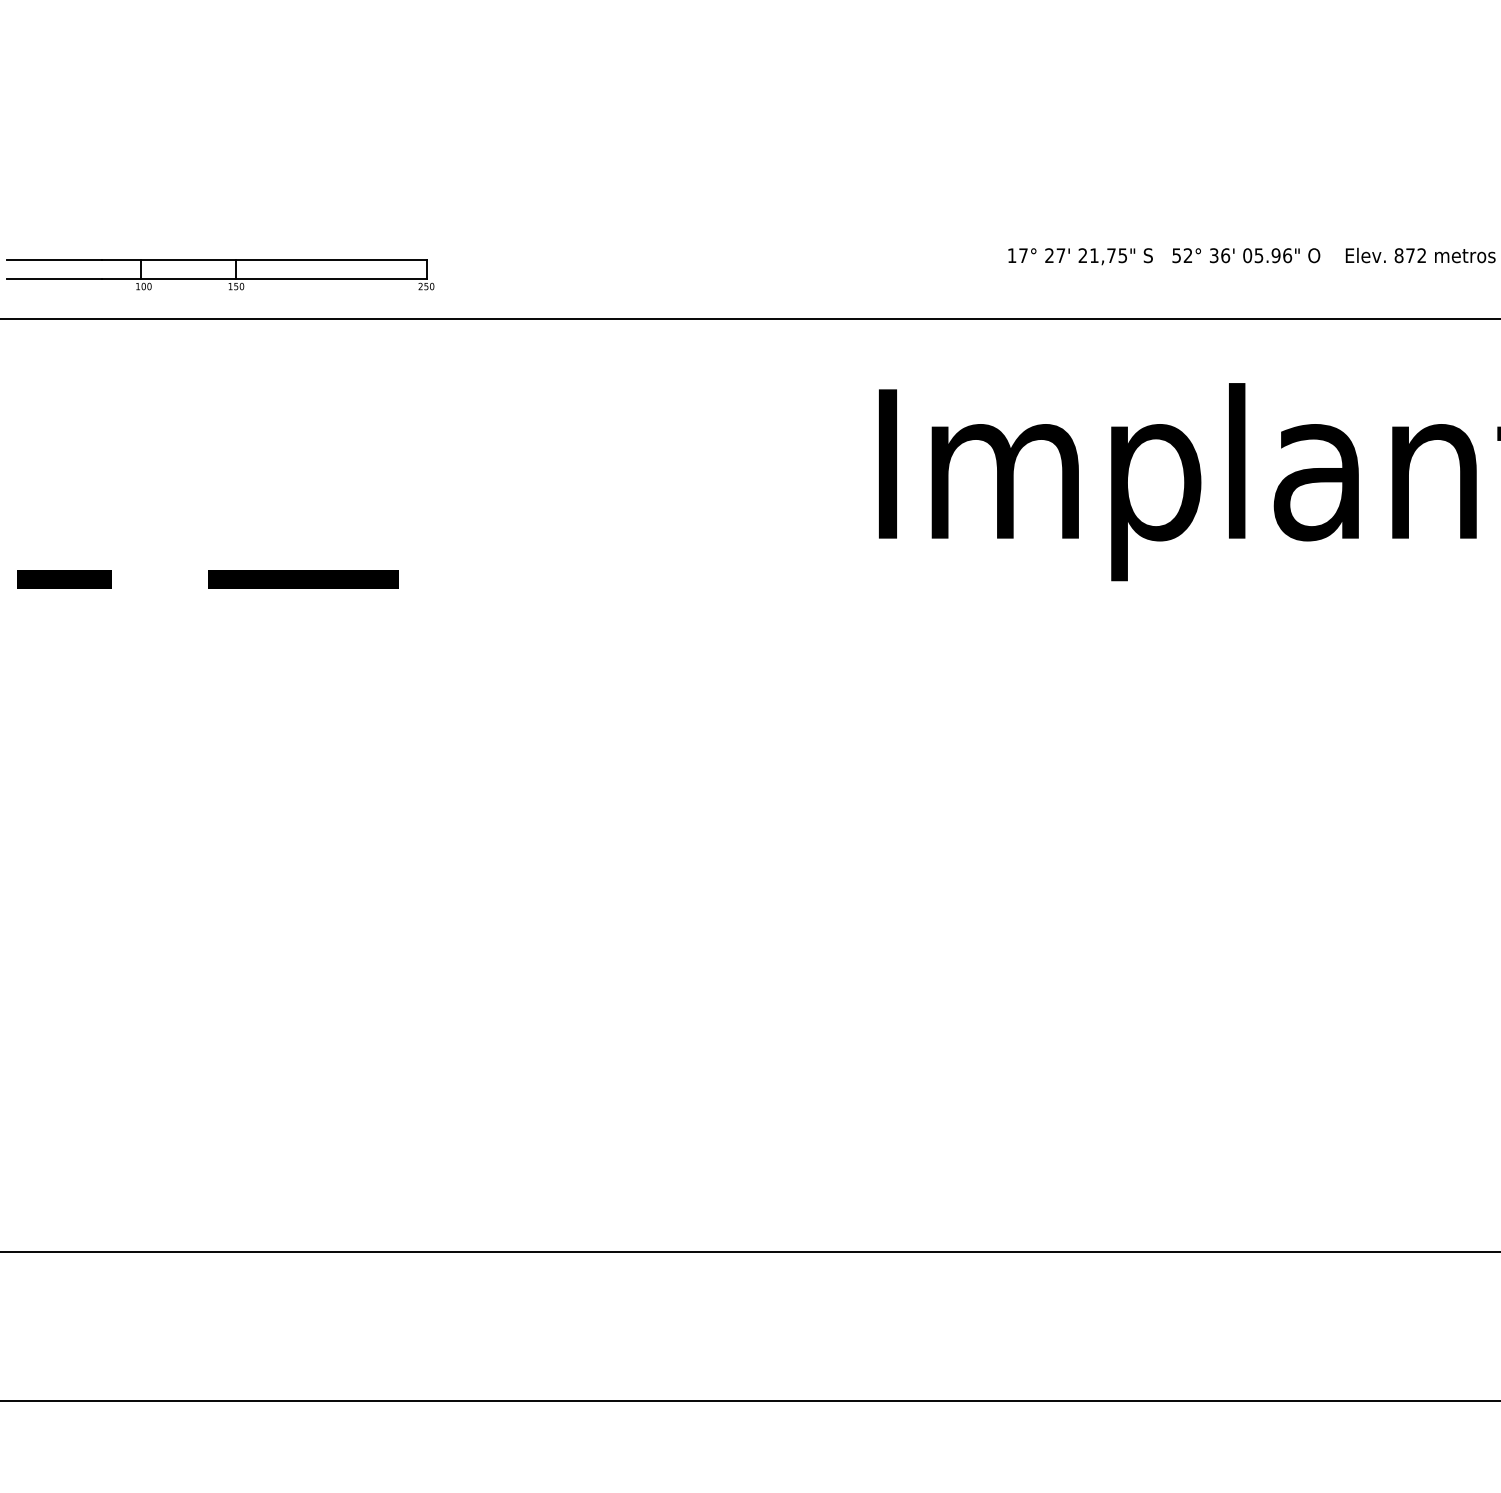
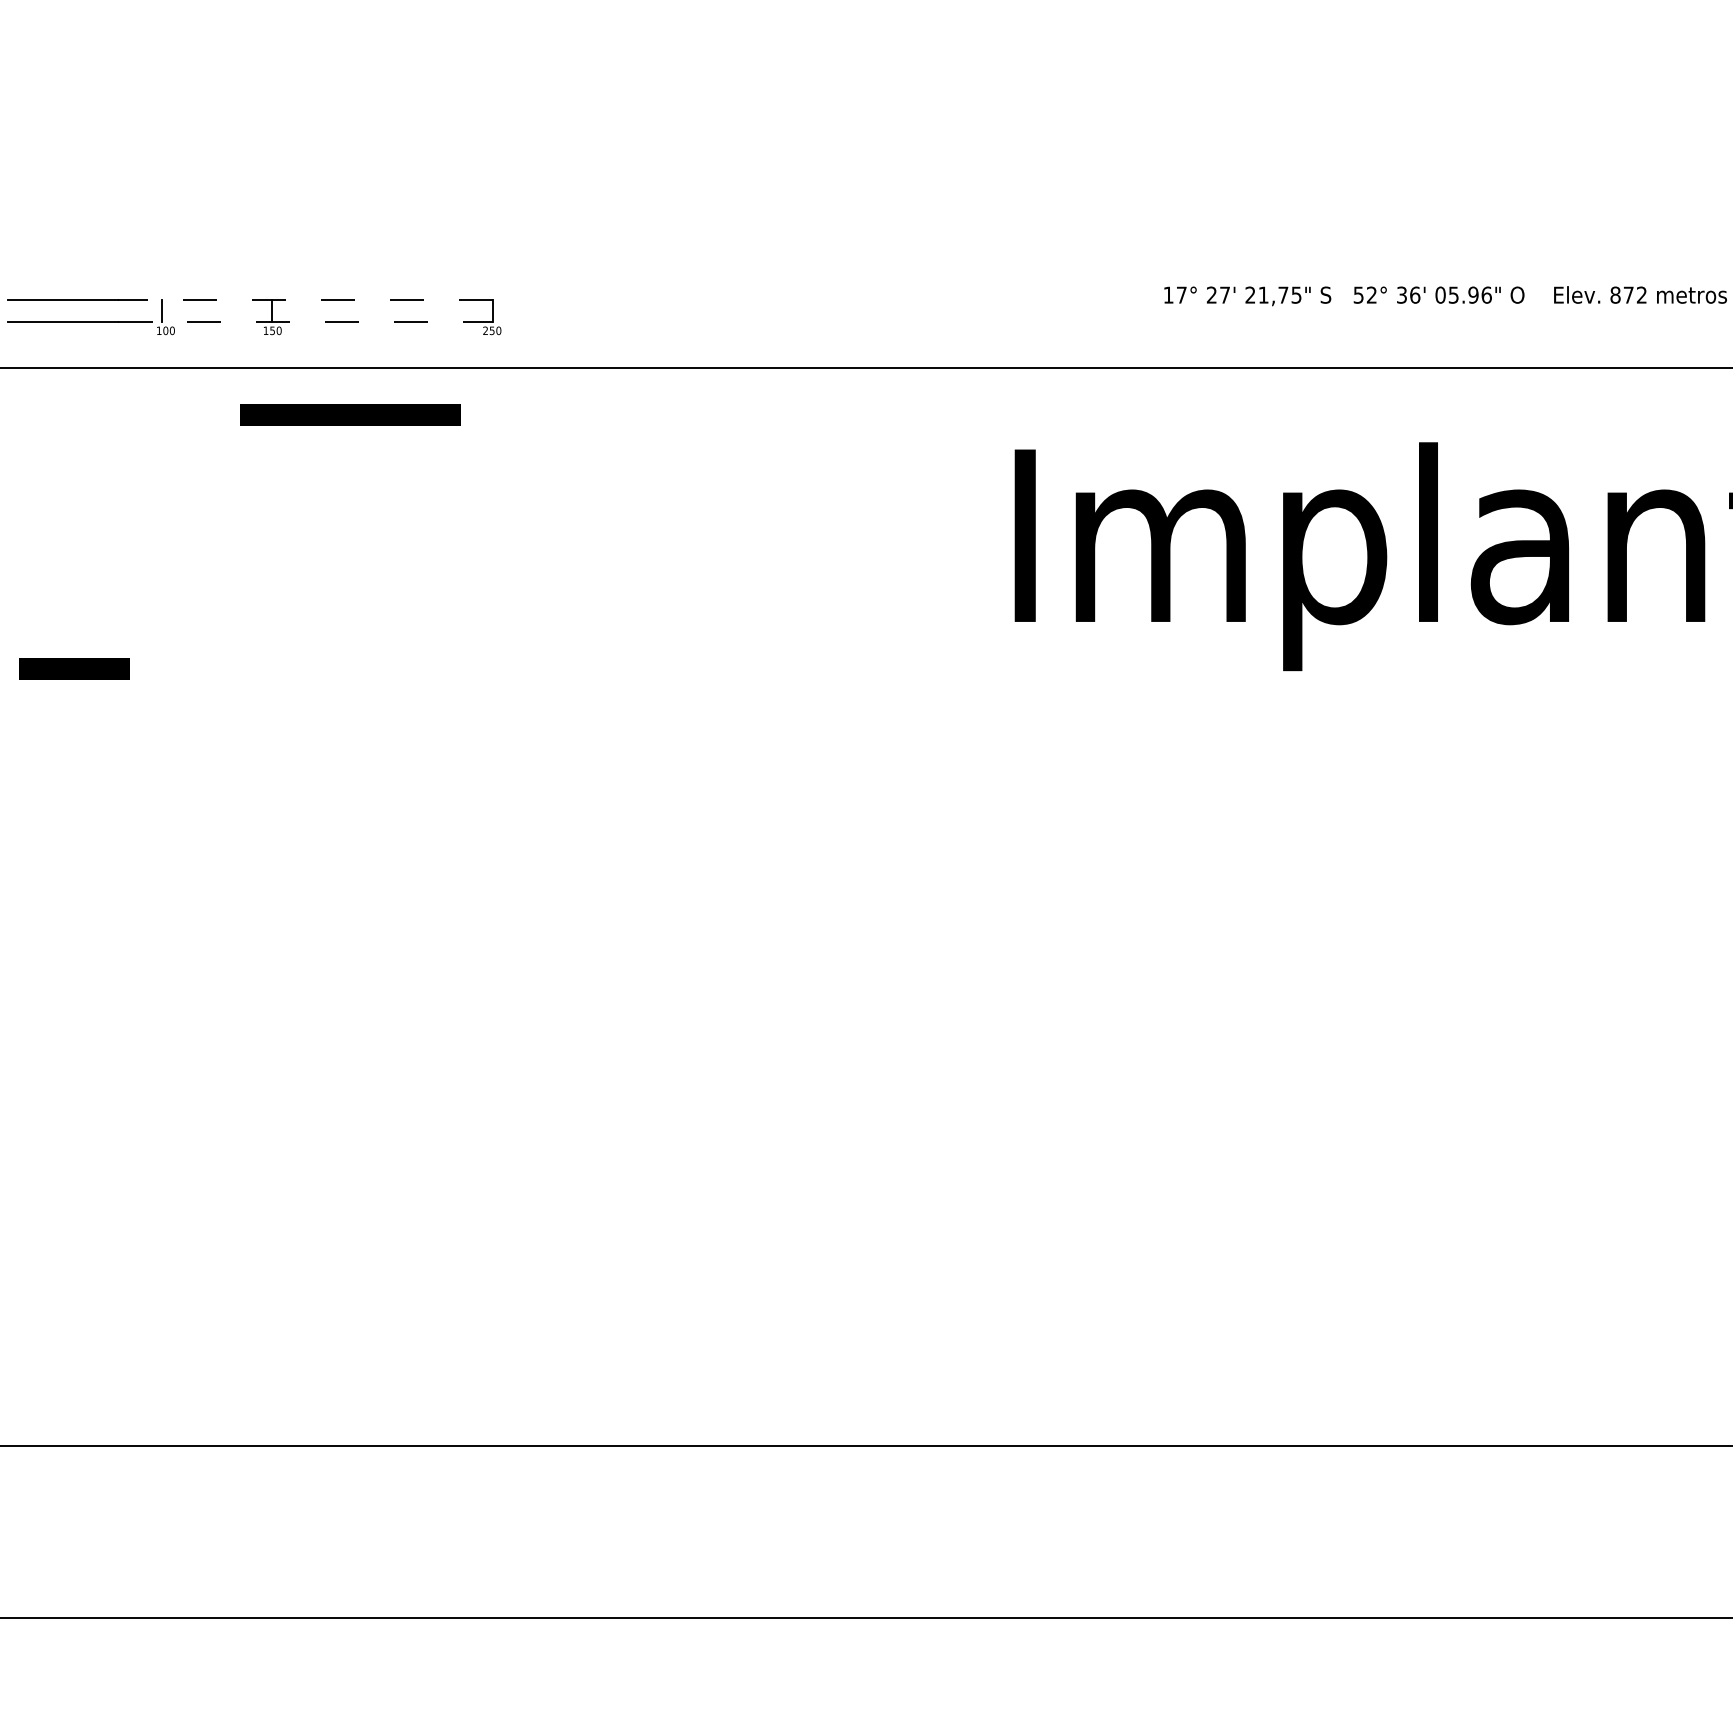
line: (264, 259) -> (305, 299), solid -> dashed
line: (264, 278) -> (305, 321), solid -> dashed
part: (303, 578) -> (350, 414), moved

